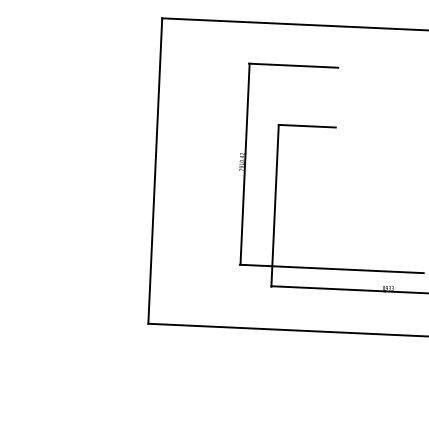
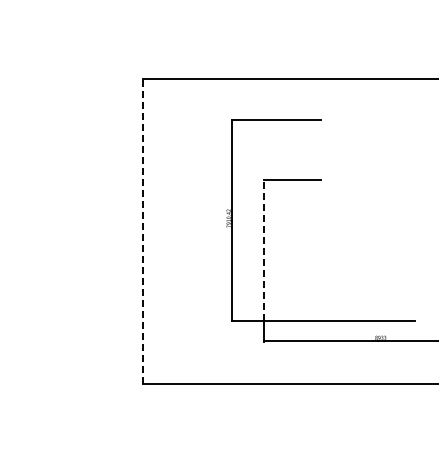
line: (155, 171) -> (142, 231), solid -> dashed
line: (275, 195) -> (263, 250), solid -> dashed

